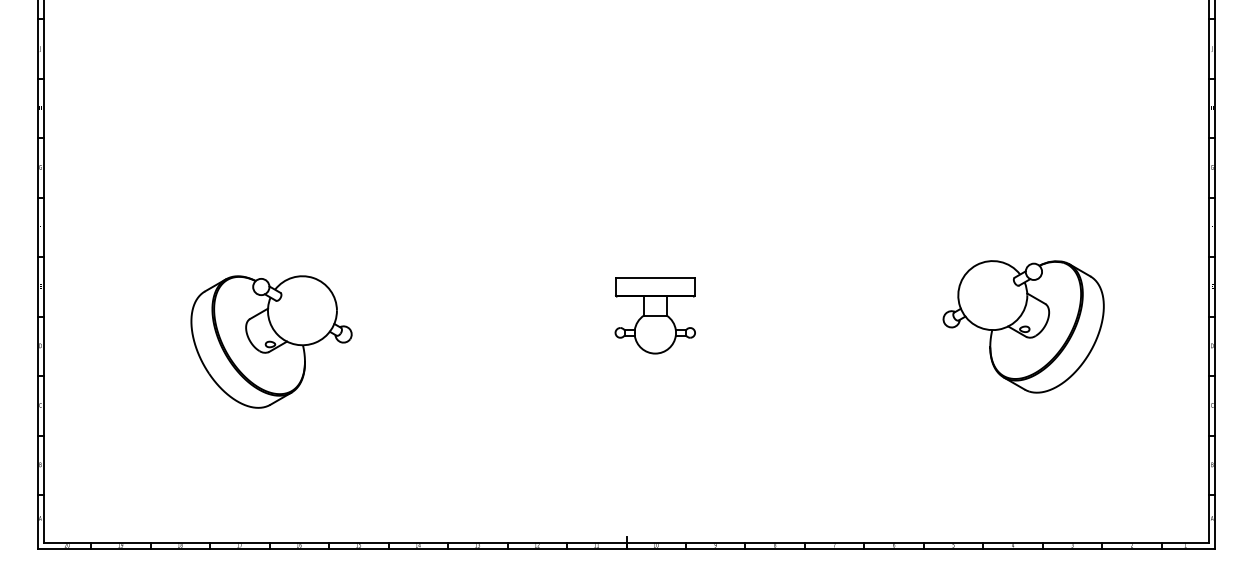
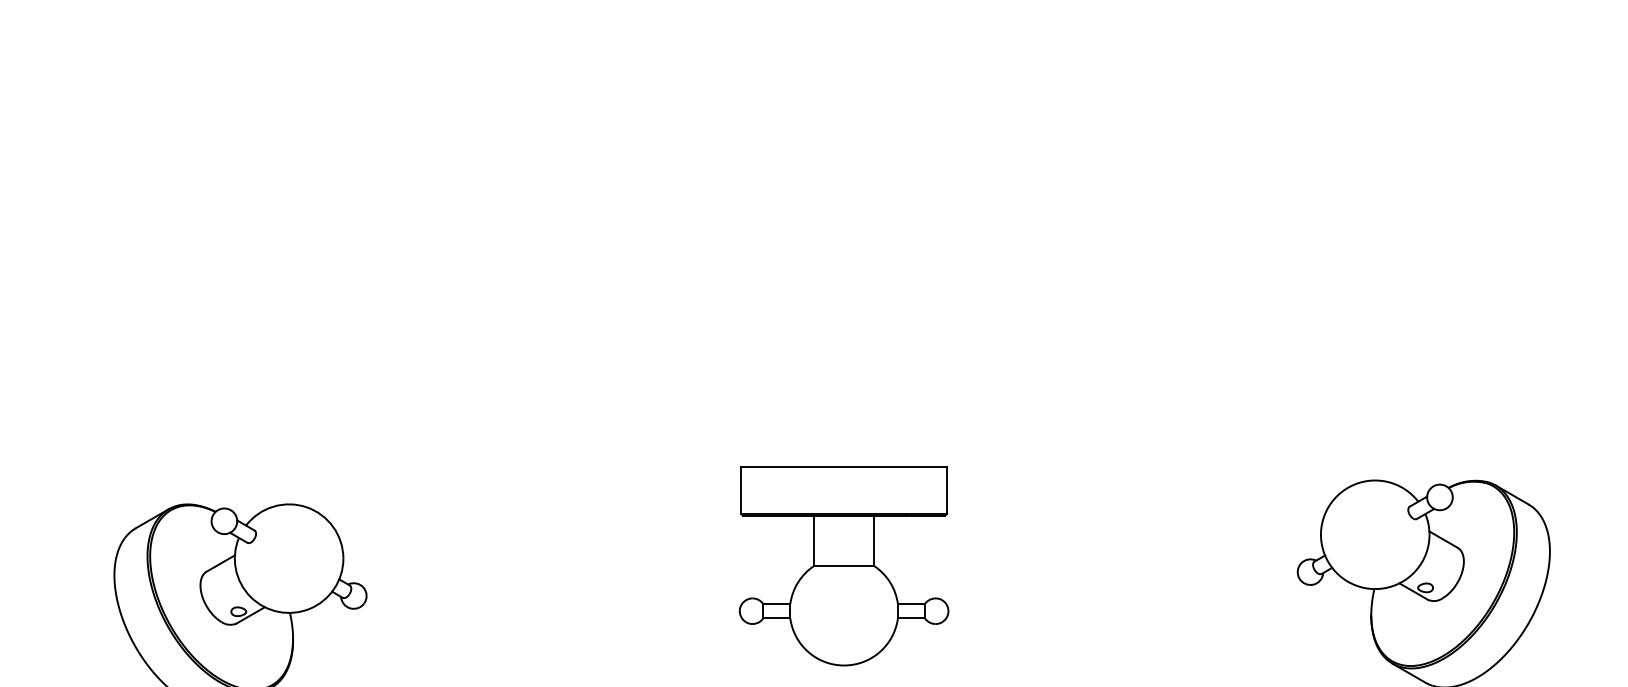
part: (655, 315) -> (844, 566), size x1.67

